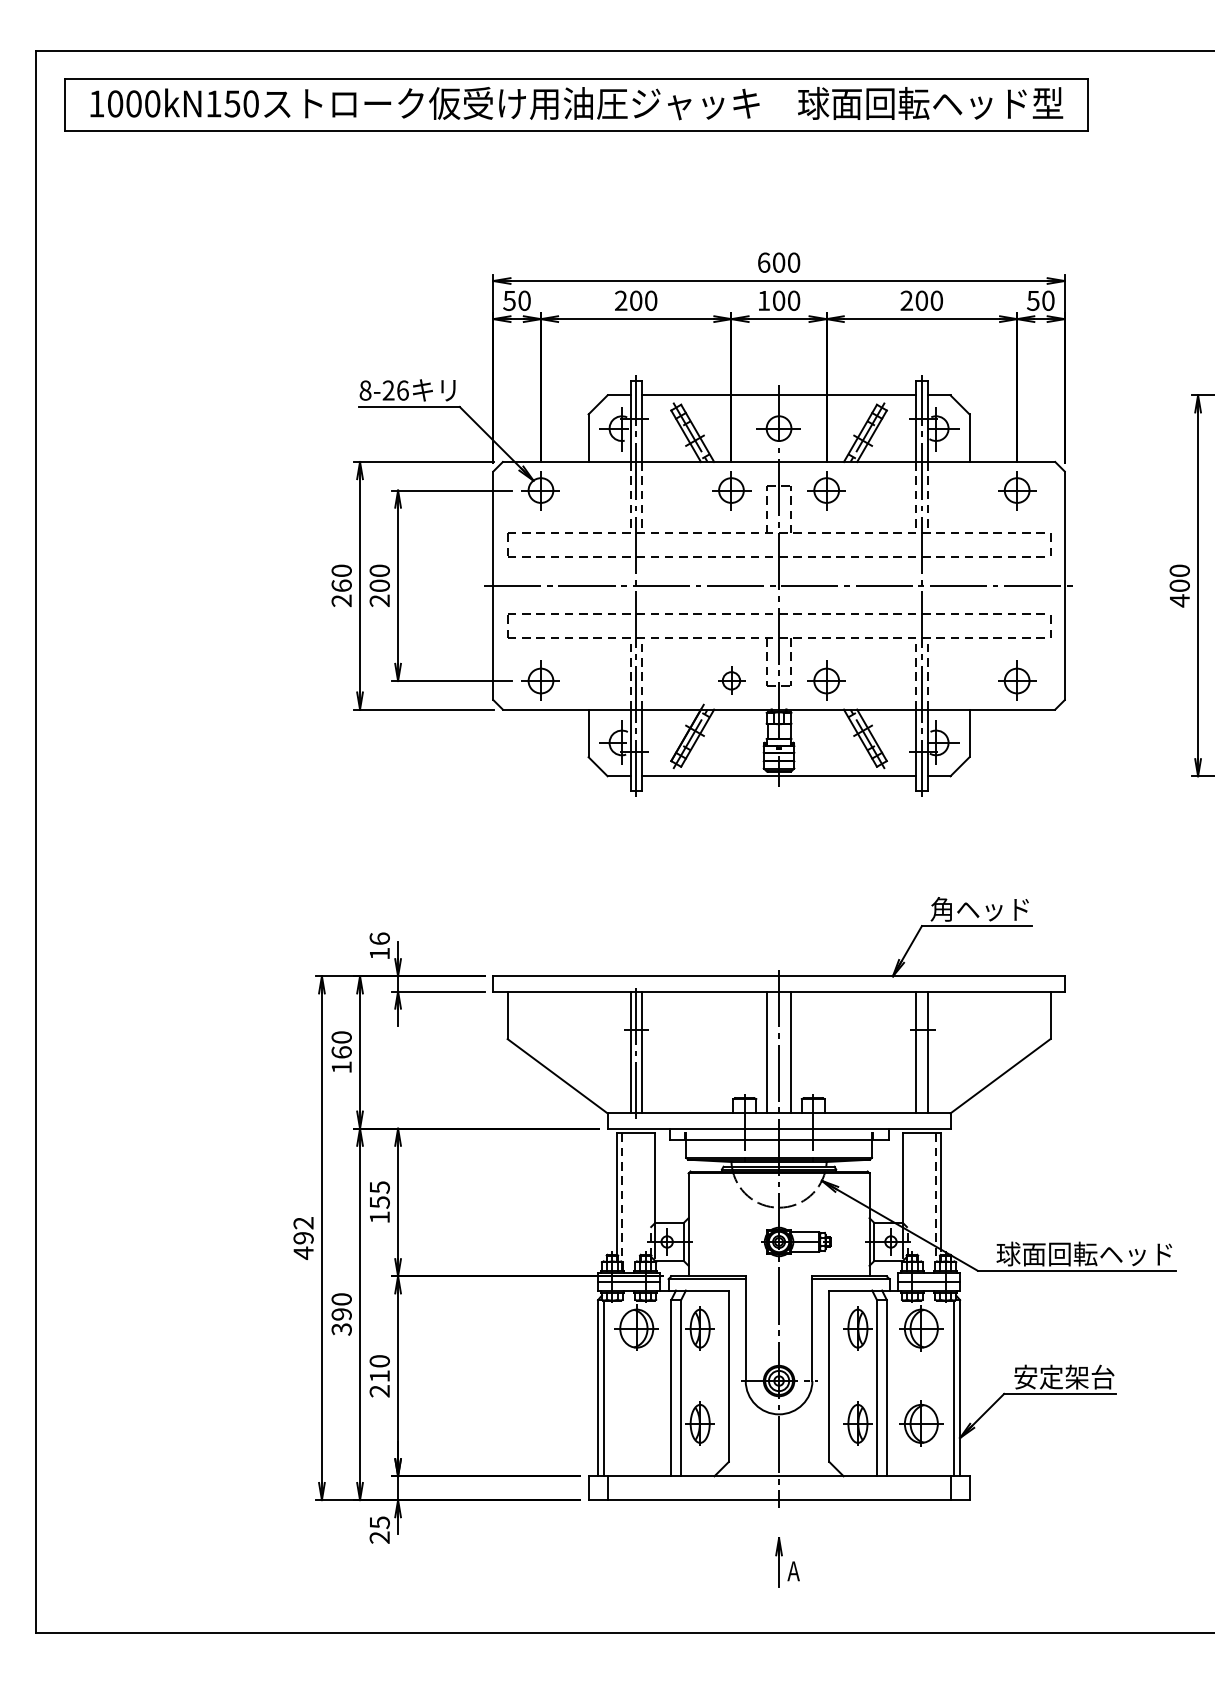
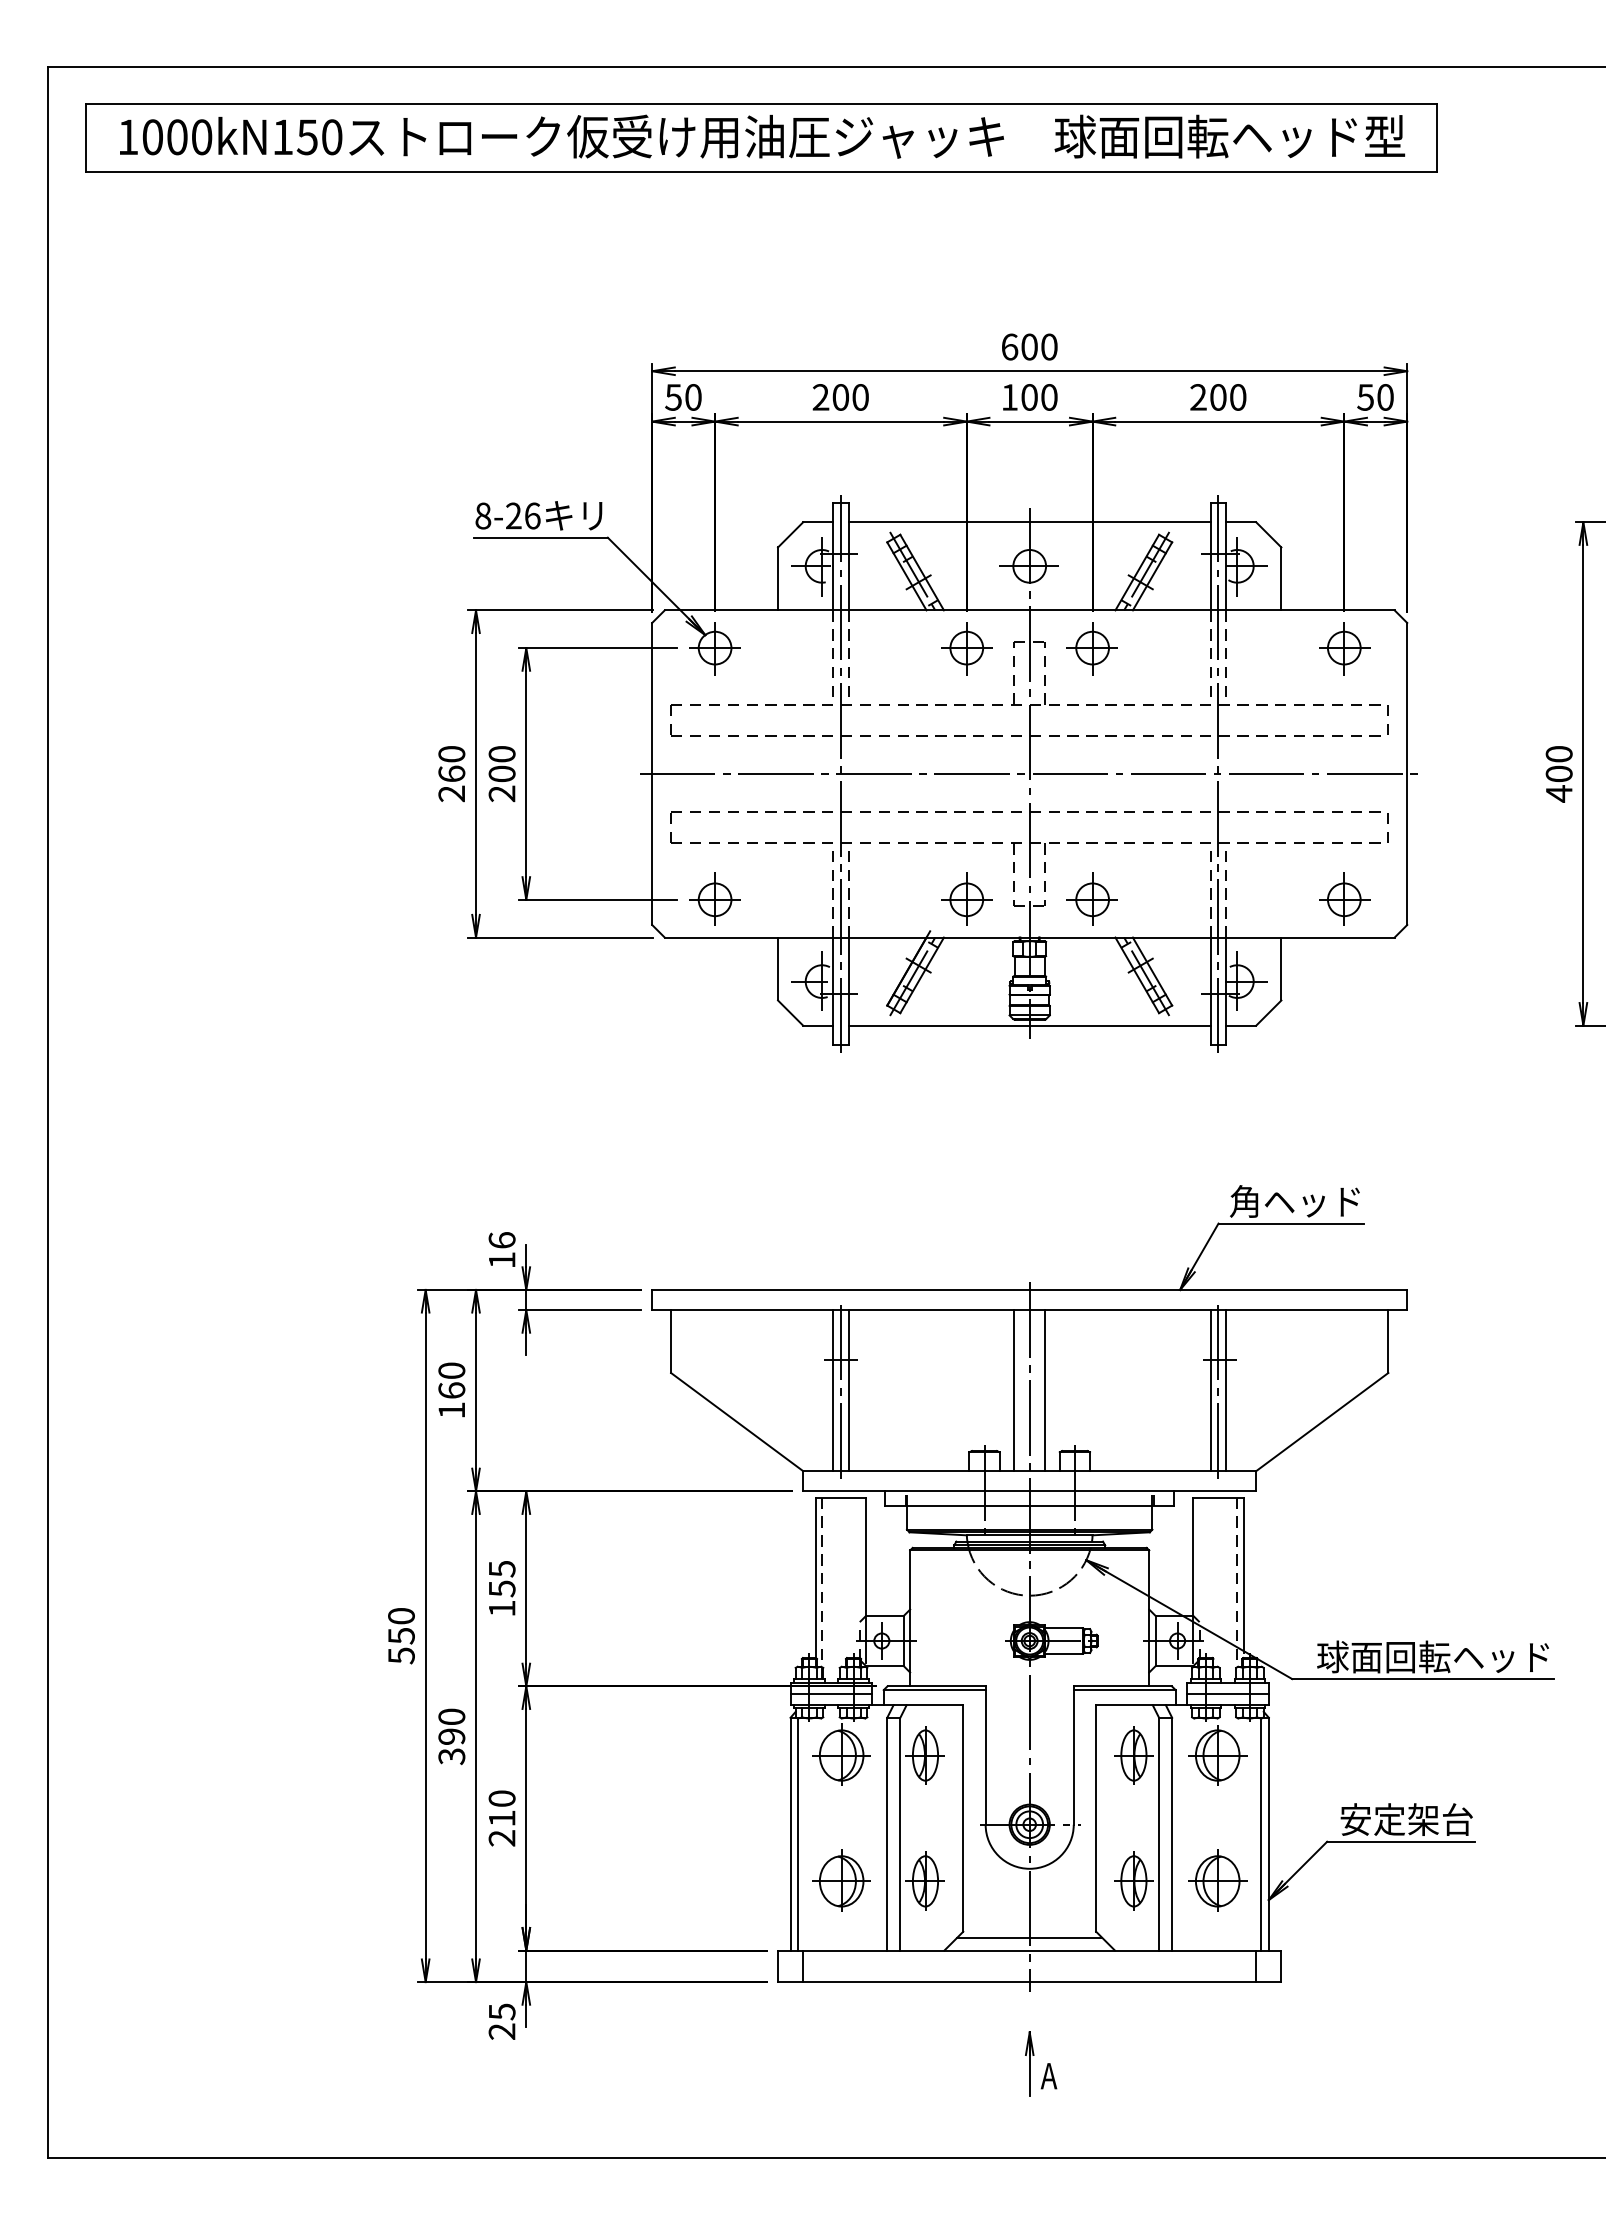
part: (731, 680) -> (966, 898), size x1.43
line: (921, 1053) -> (1218, 1391), added
text: (303, 1238) -> (401, 1636), 492 -> 550
part: (636, 1423) -> (841, 1880), added
line: (778, 1467) -> (1029, 1938), added

